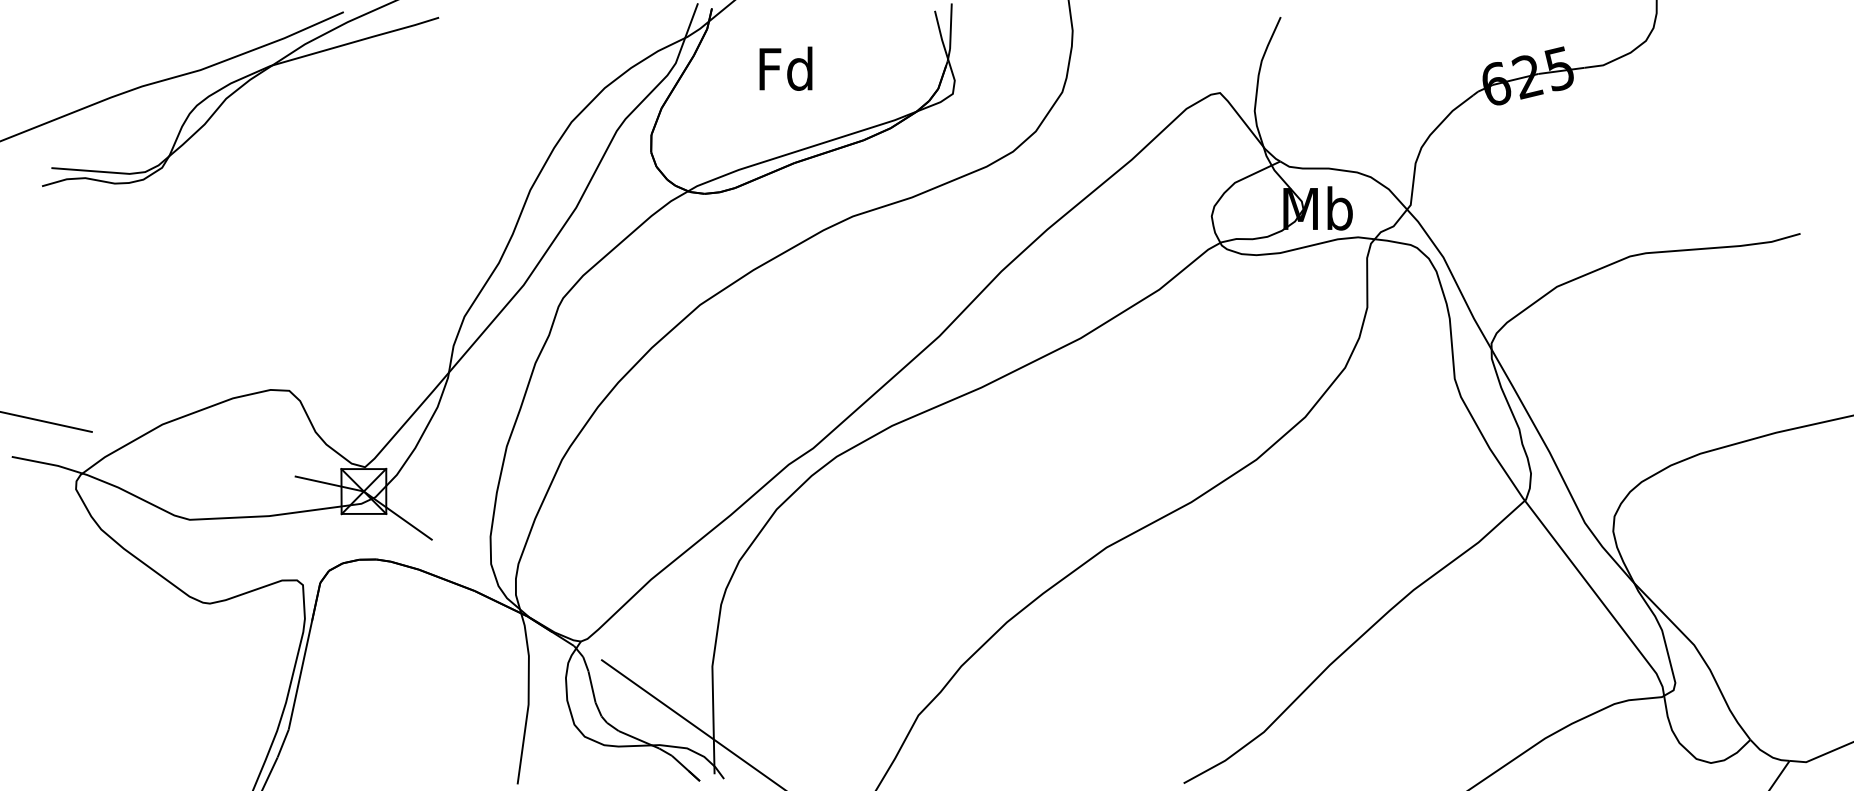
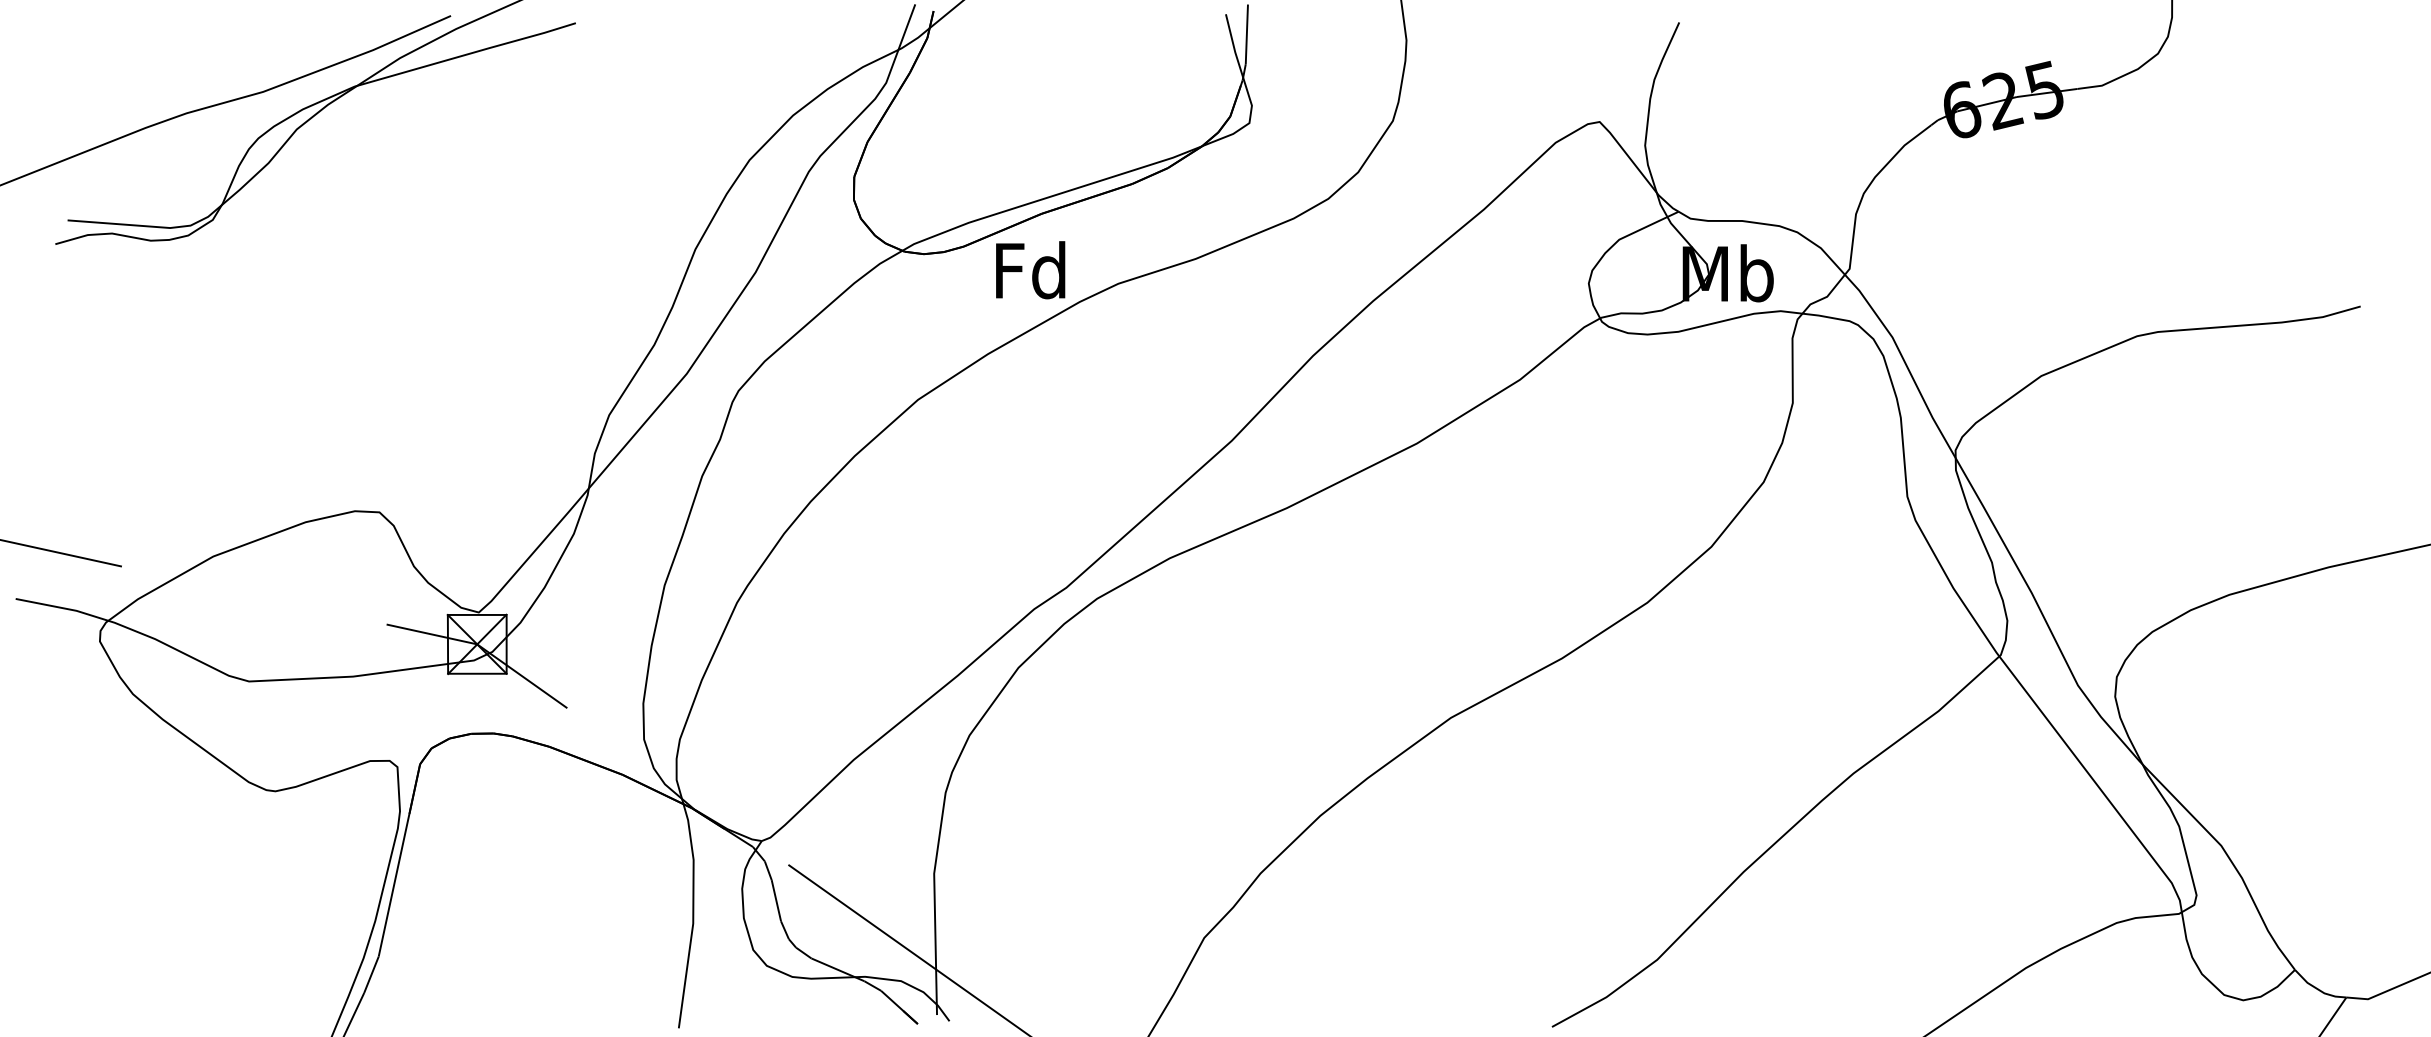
text: (785, 69) -> (1030, 270), moved

